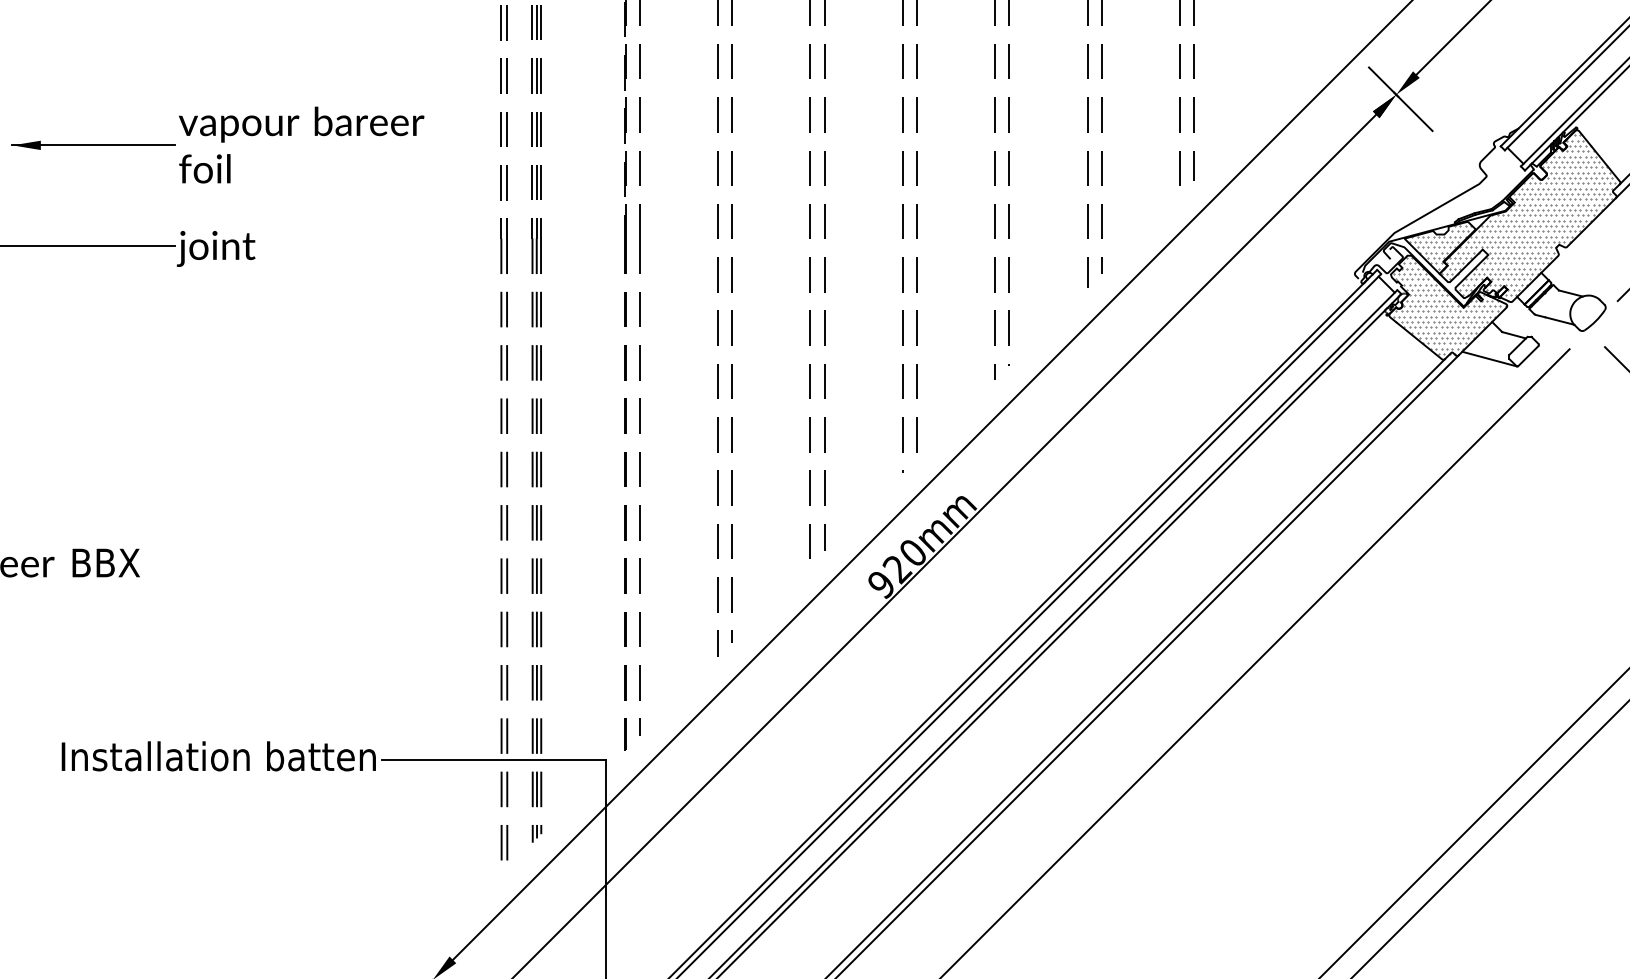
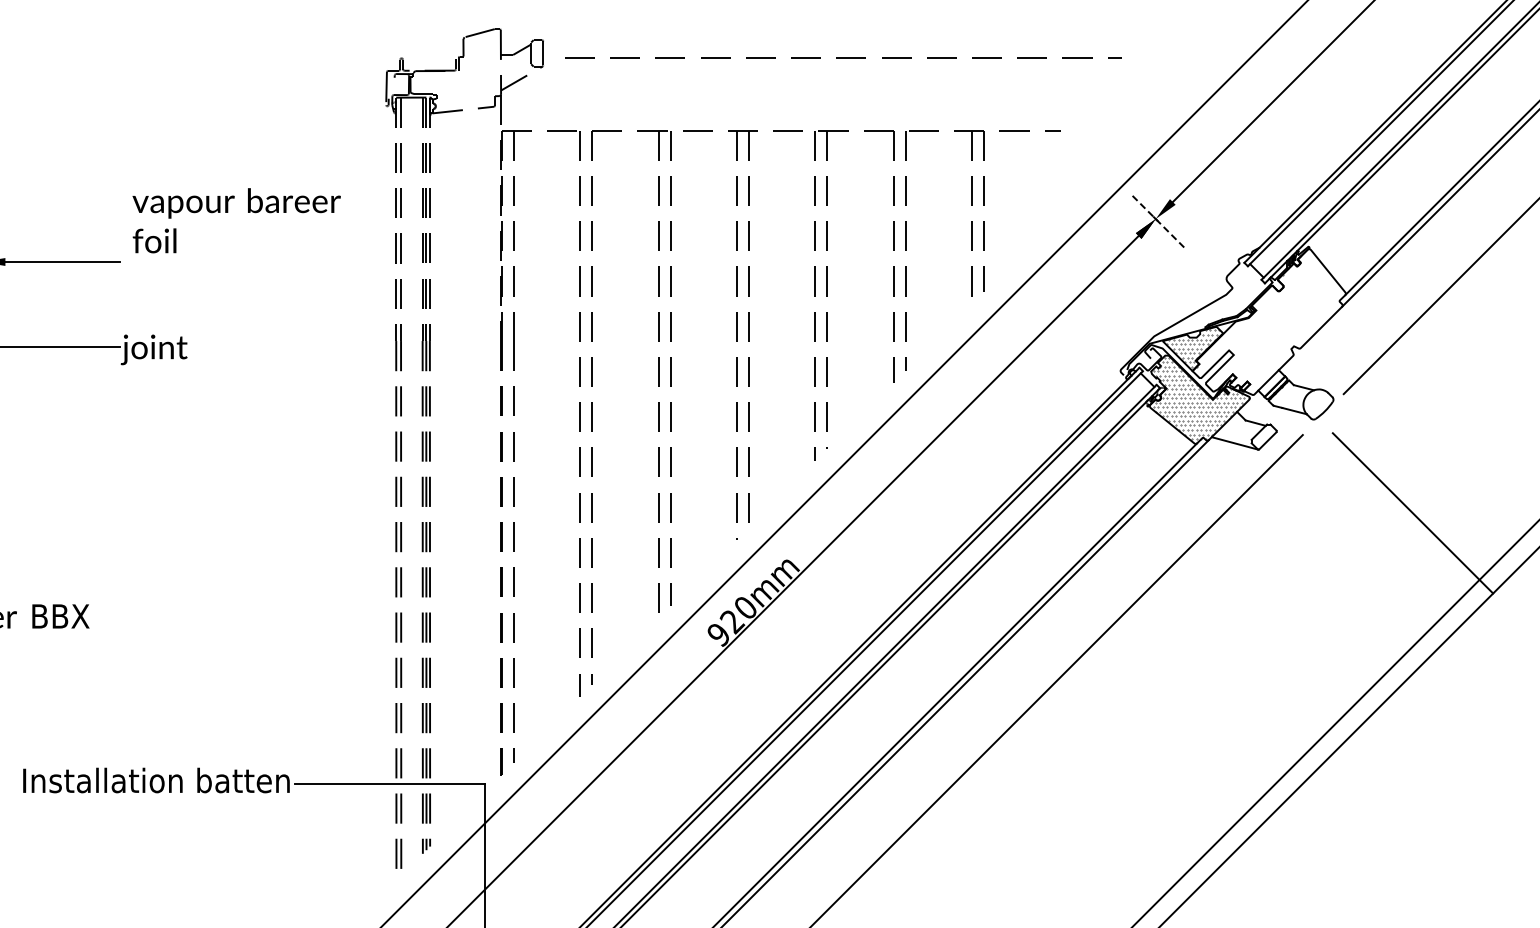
line: (1400, 100) -> (1159, 223), solid -> dashed
text: (301, 144) -> (236, 220), moved
hatch: (1527, 217) -> (1267, 323), removed

